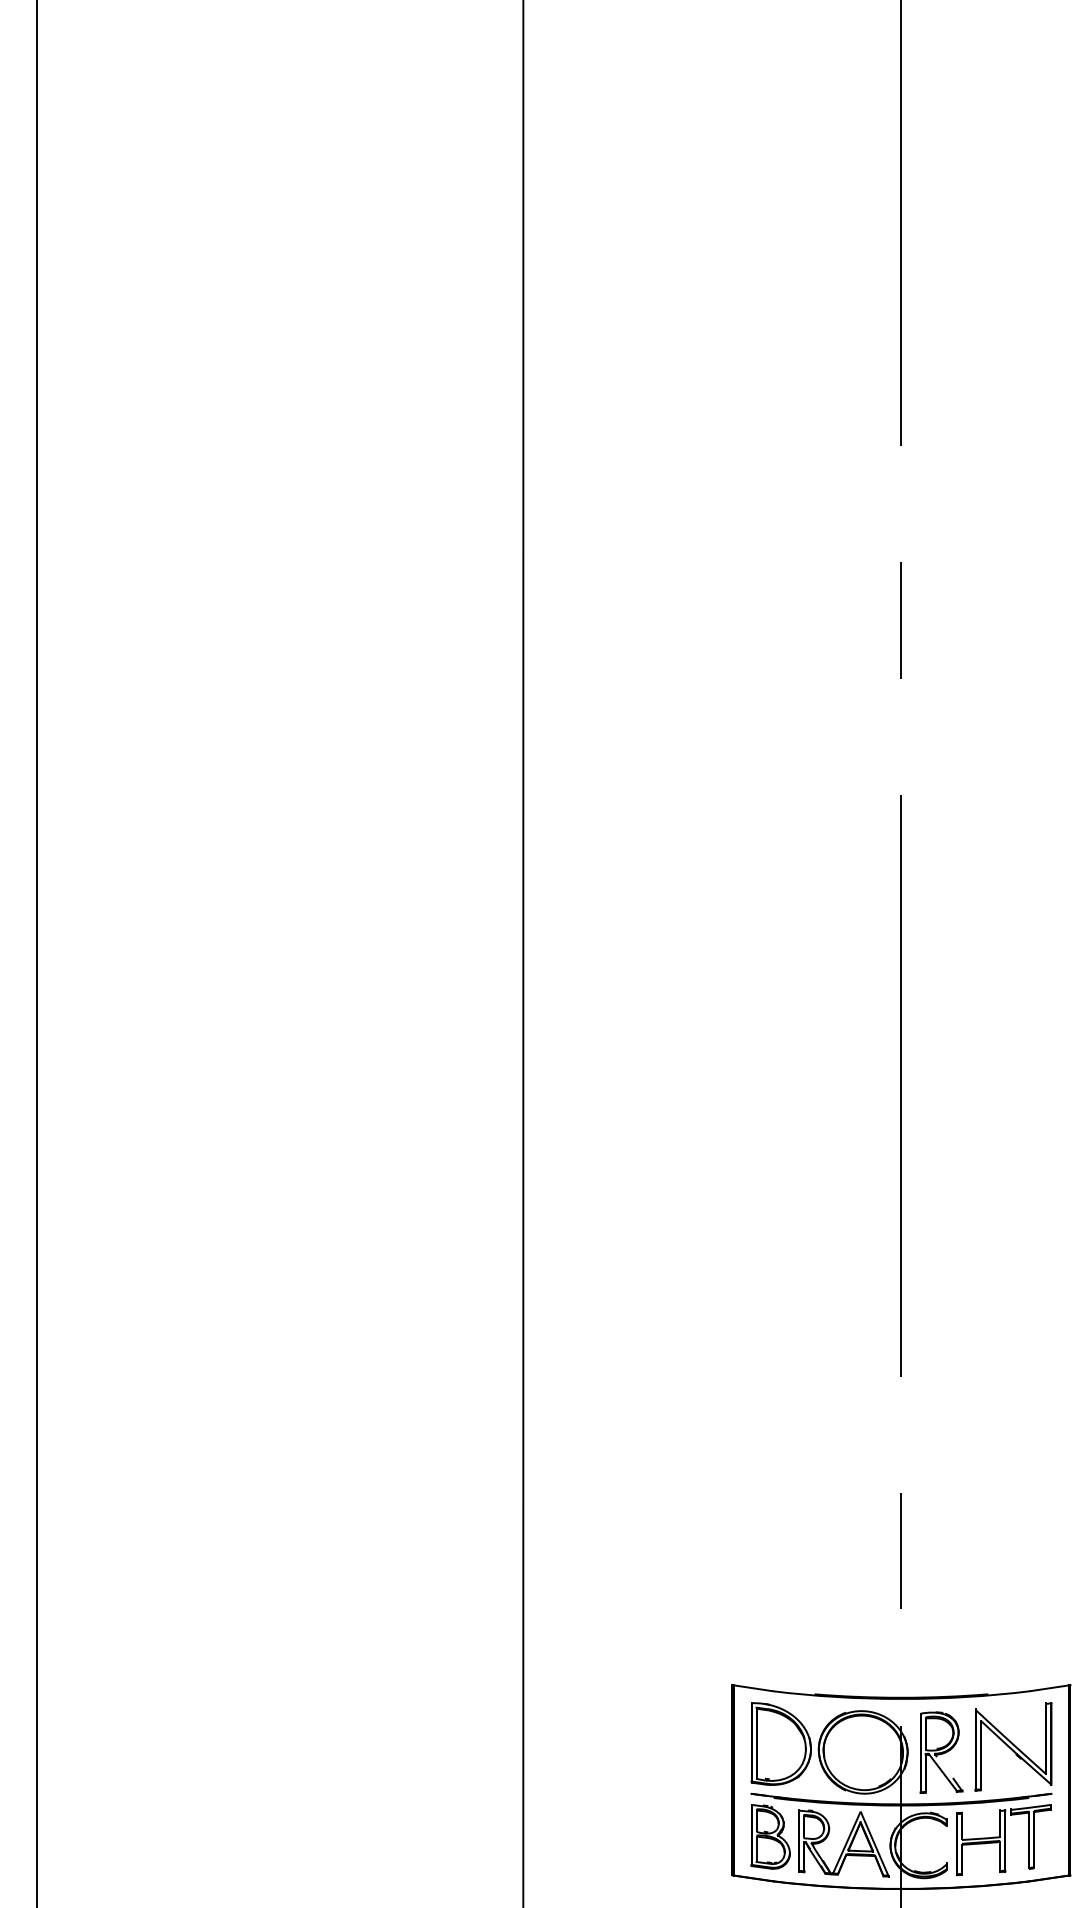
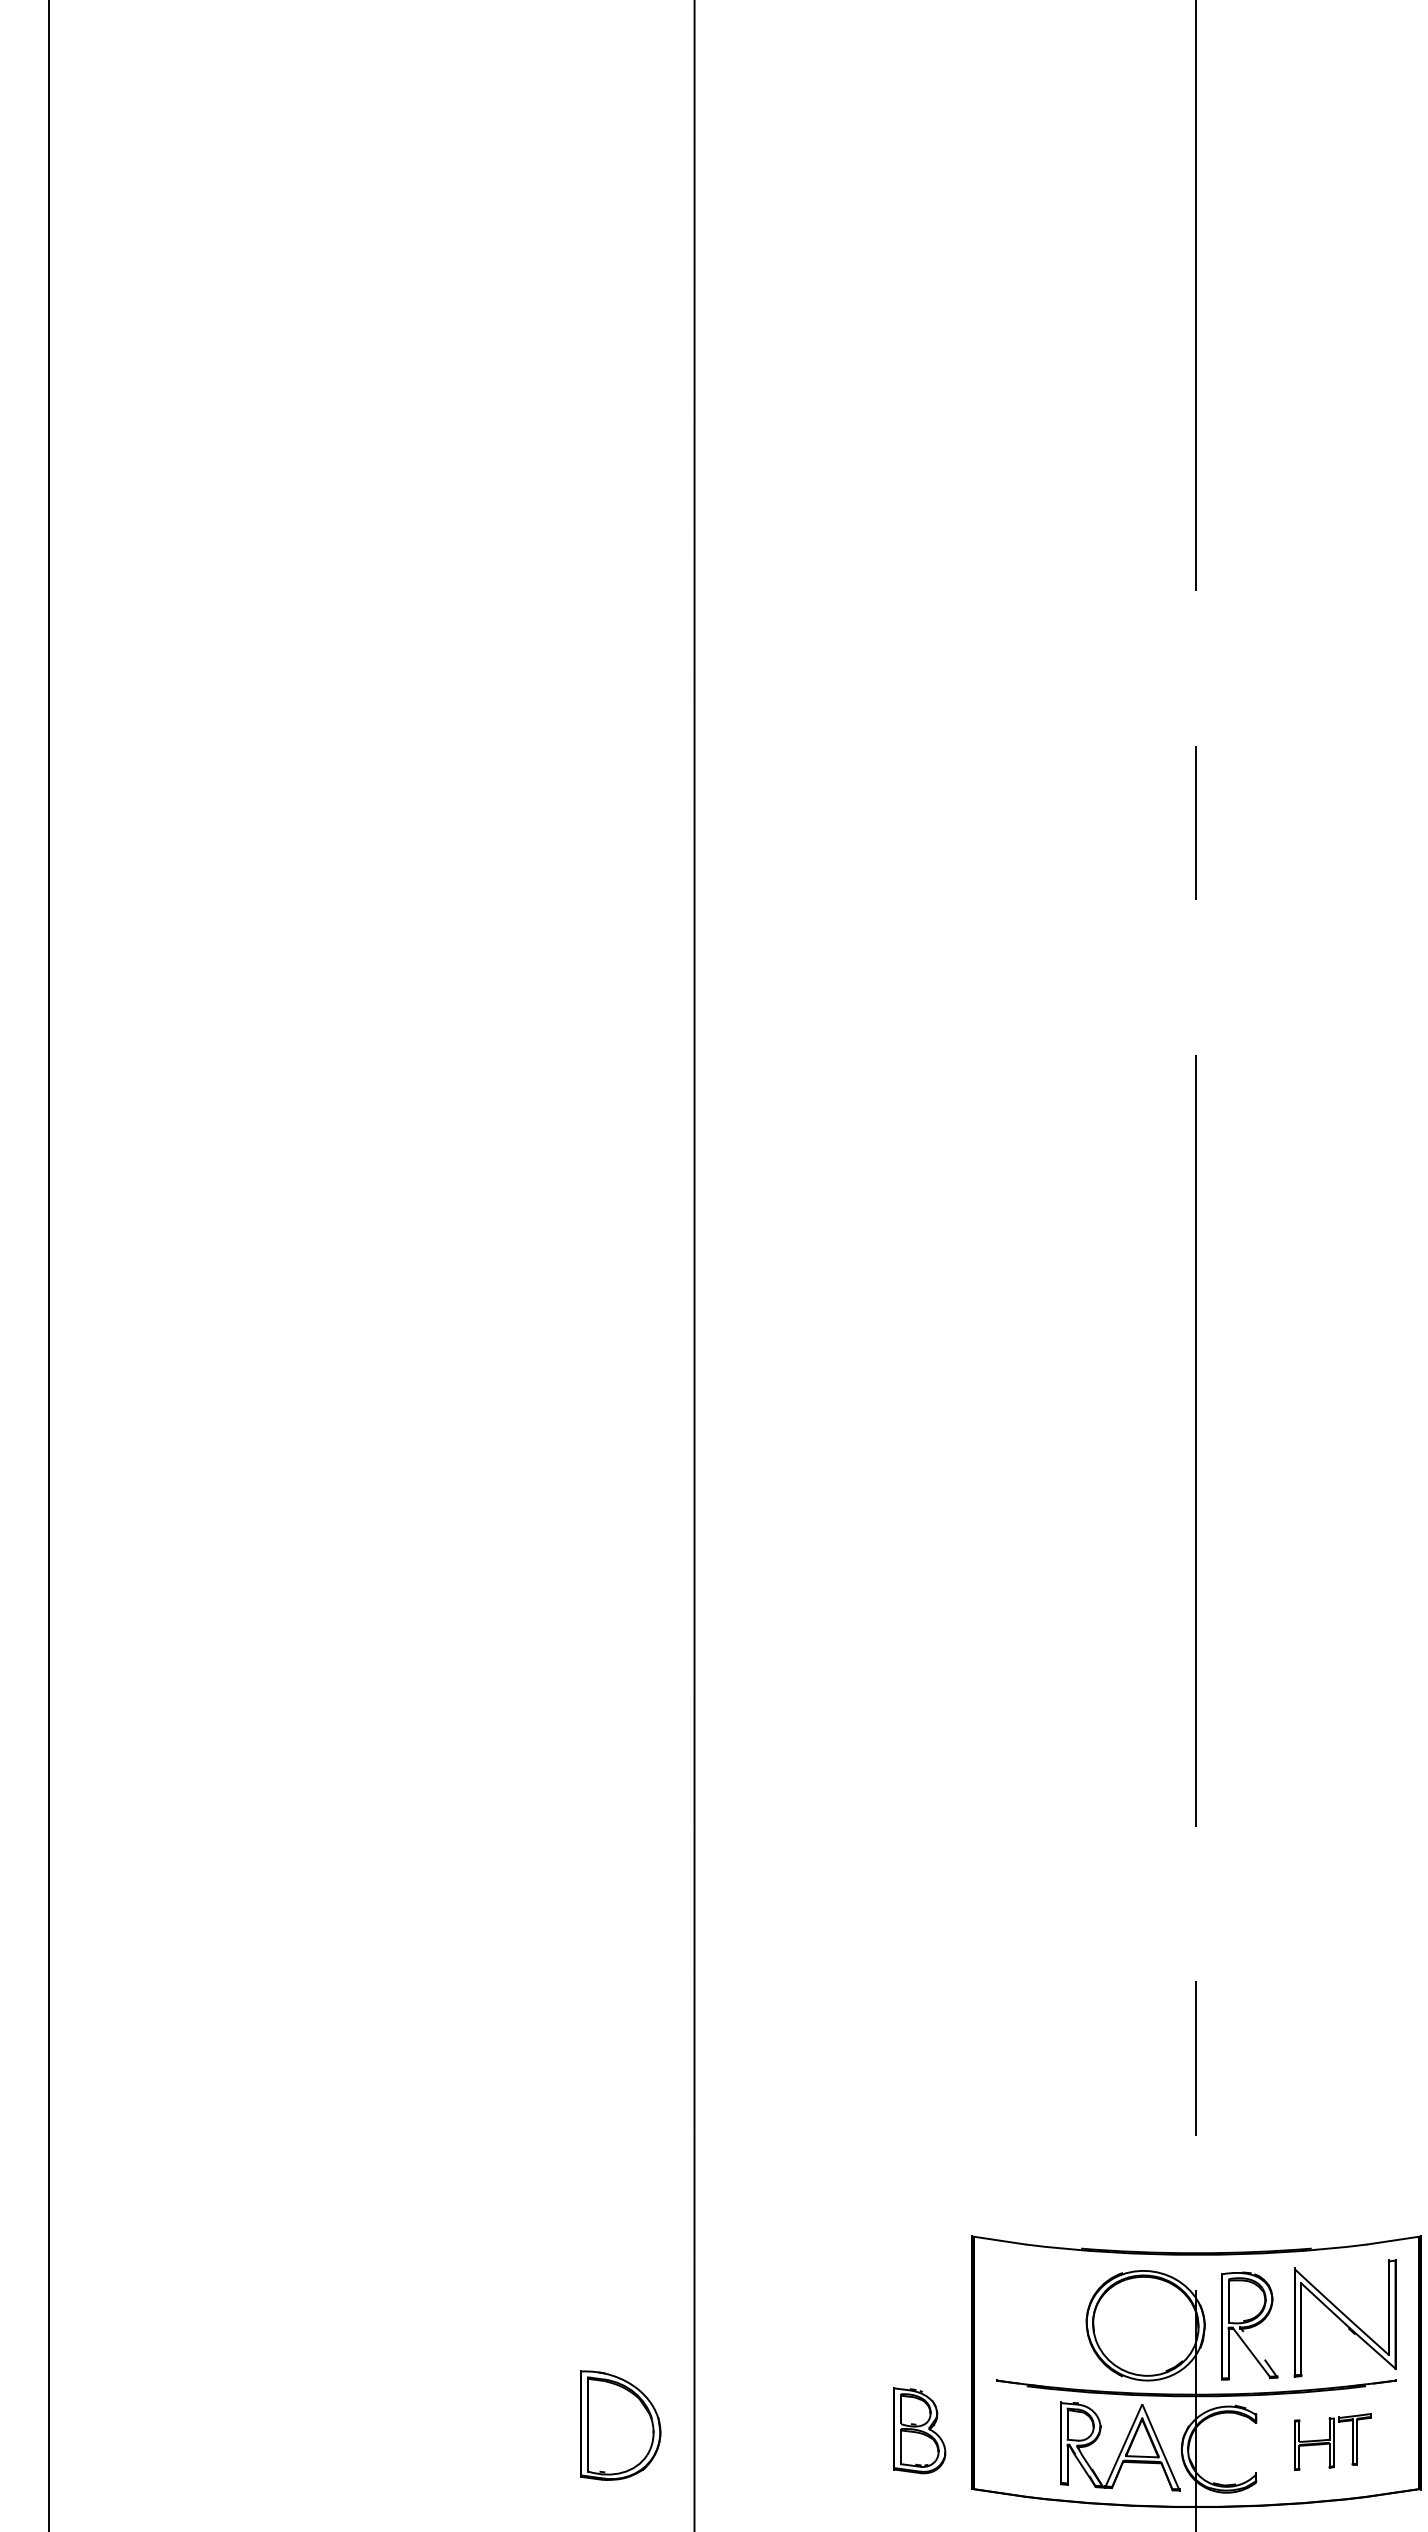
part: (780, 1743) -> (620, 2425), moved
part: (770, 1836) -> (919, 2430), moved
part: (1003, 1839) -> (1332, 2441), size x0.6

